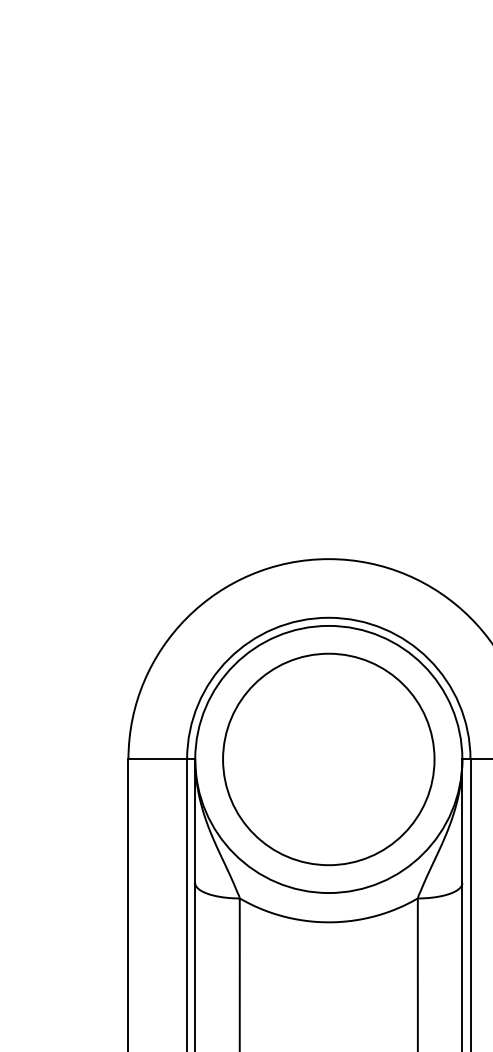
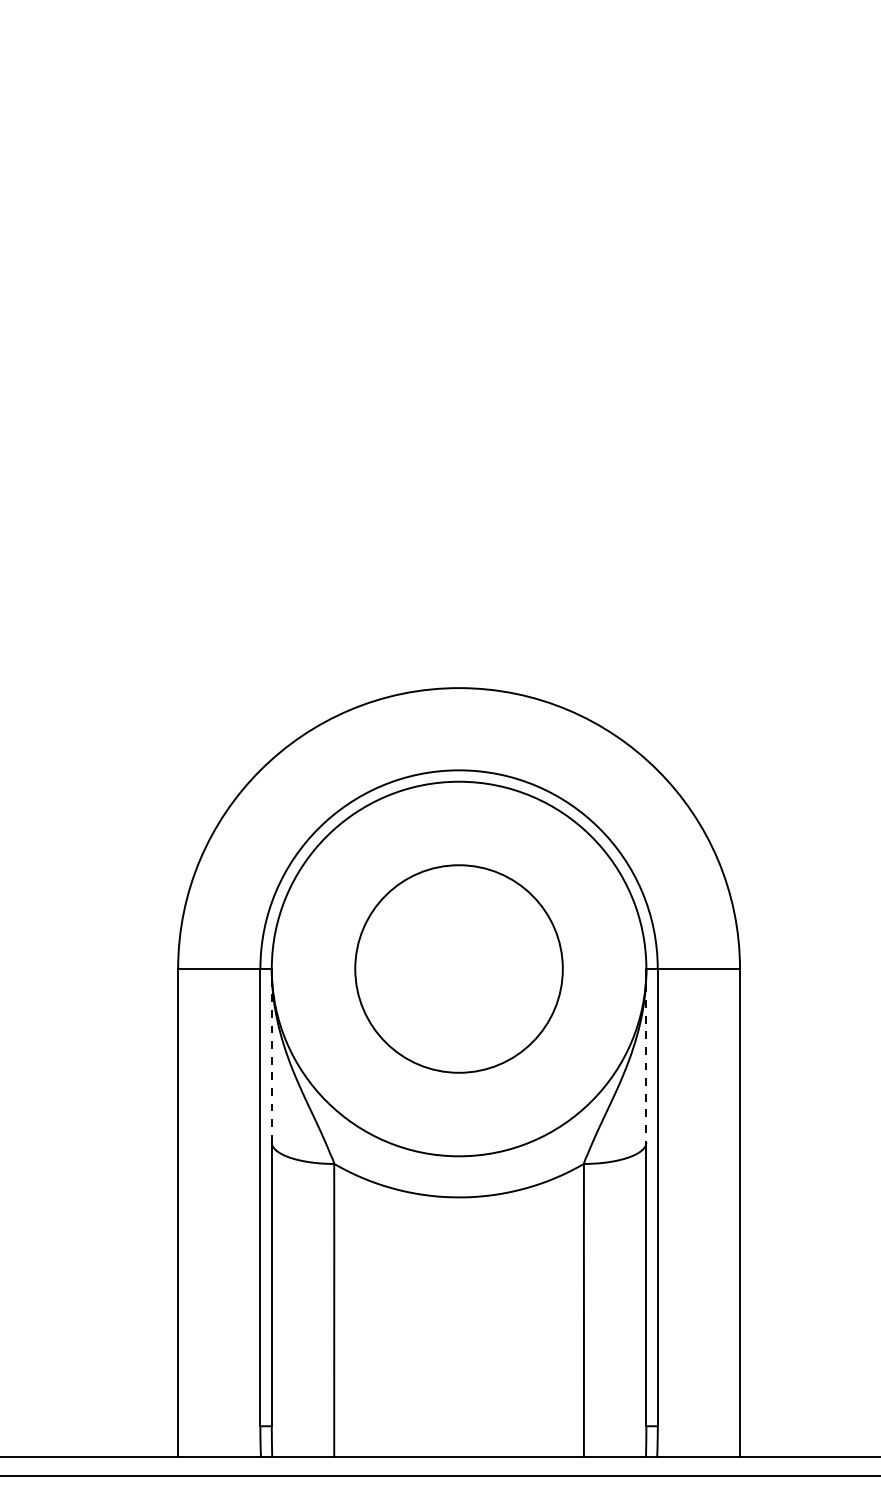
circle: (328, 759) -> (458, 968), size x0.7
line: (195, 821) -> (271, 1055), solid -> dashed
line: (462, 821) -> (646, 1055), solid -> dashed

